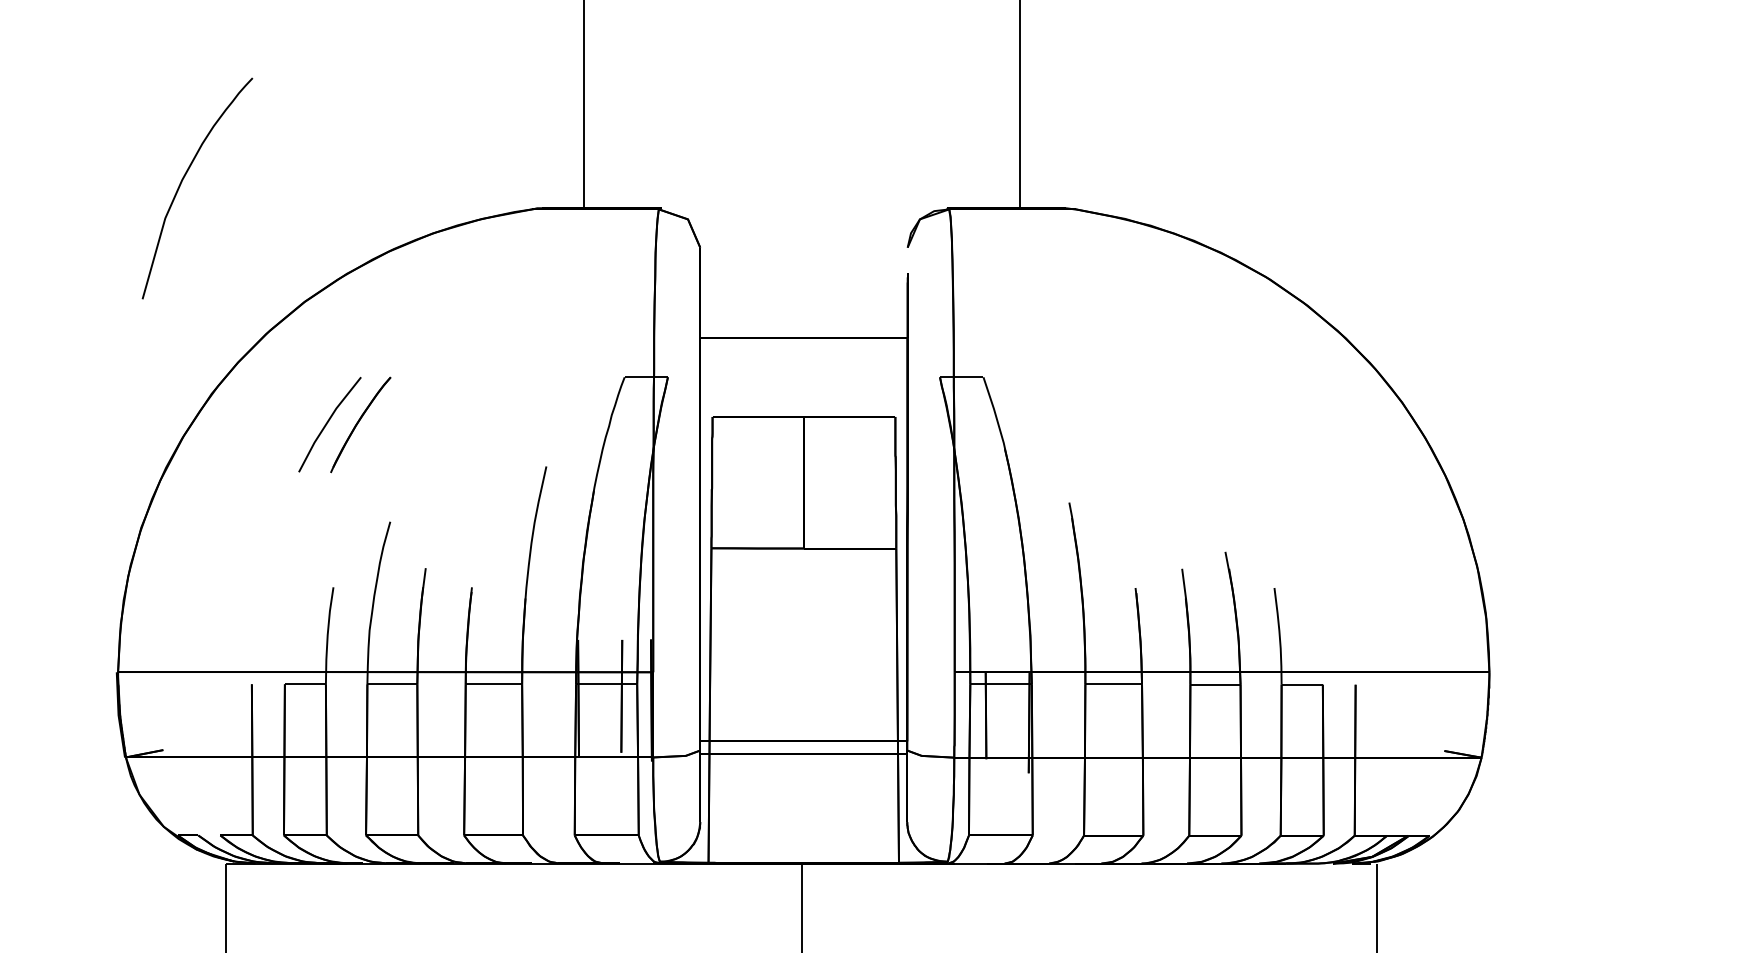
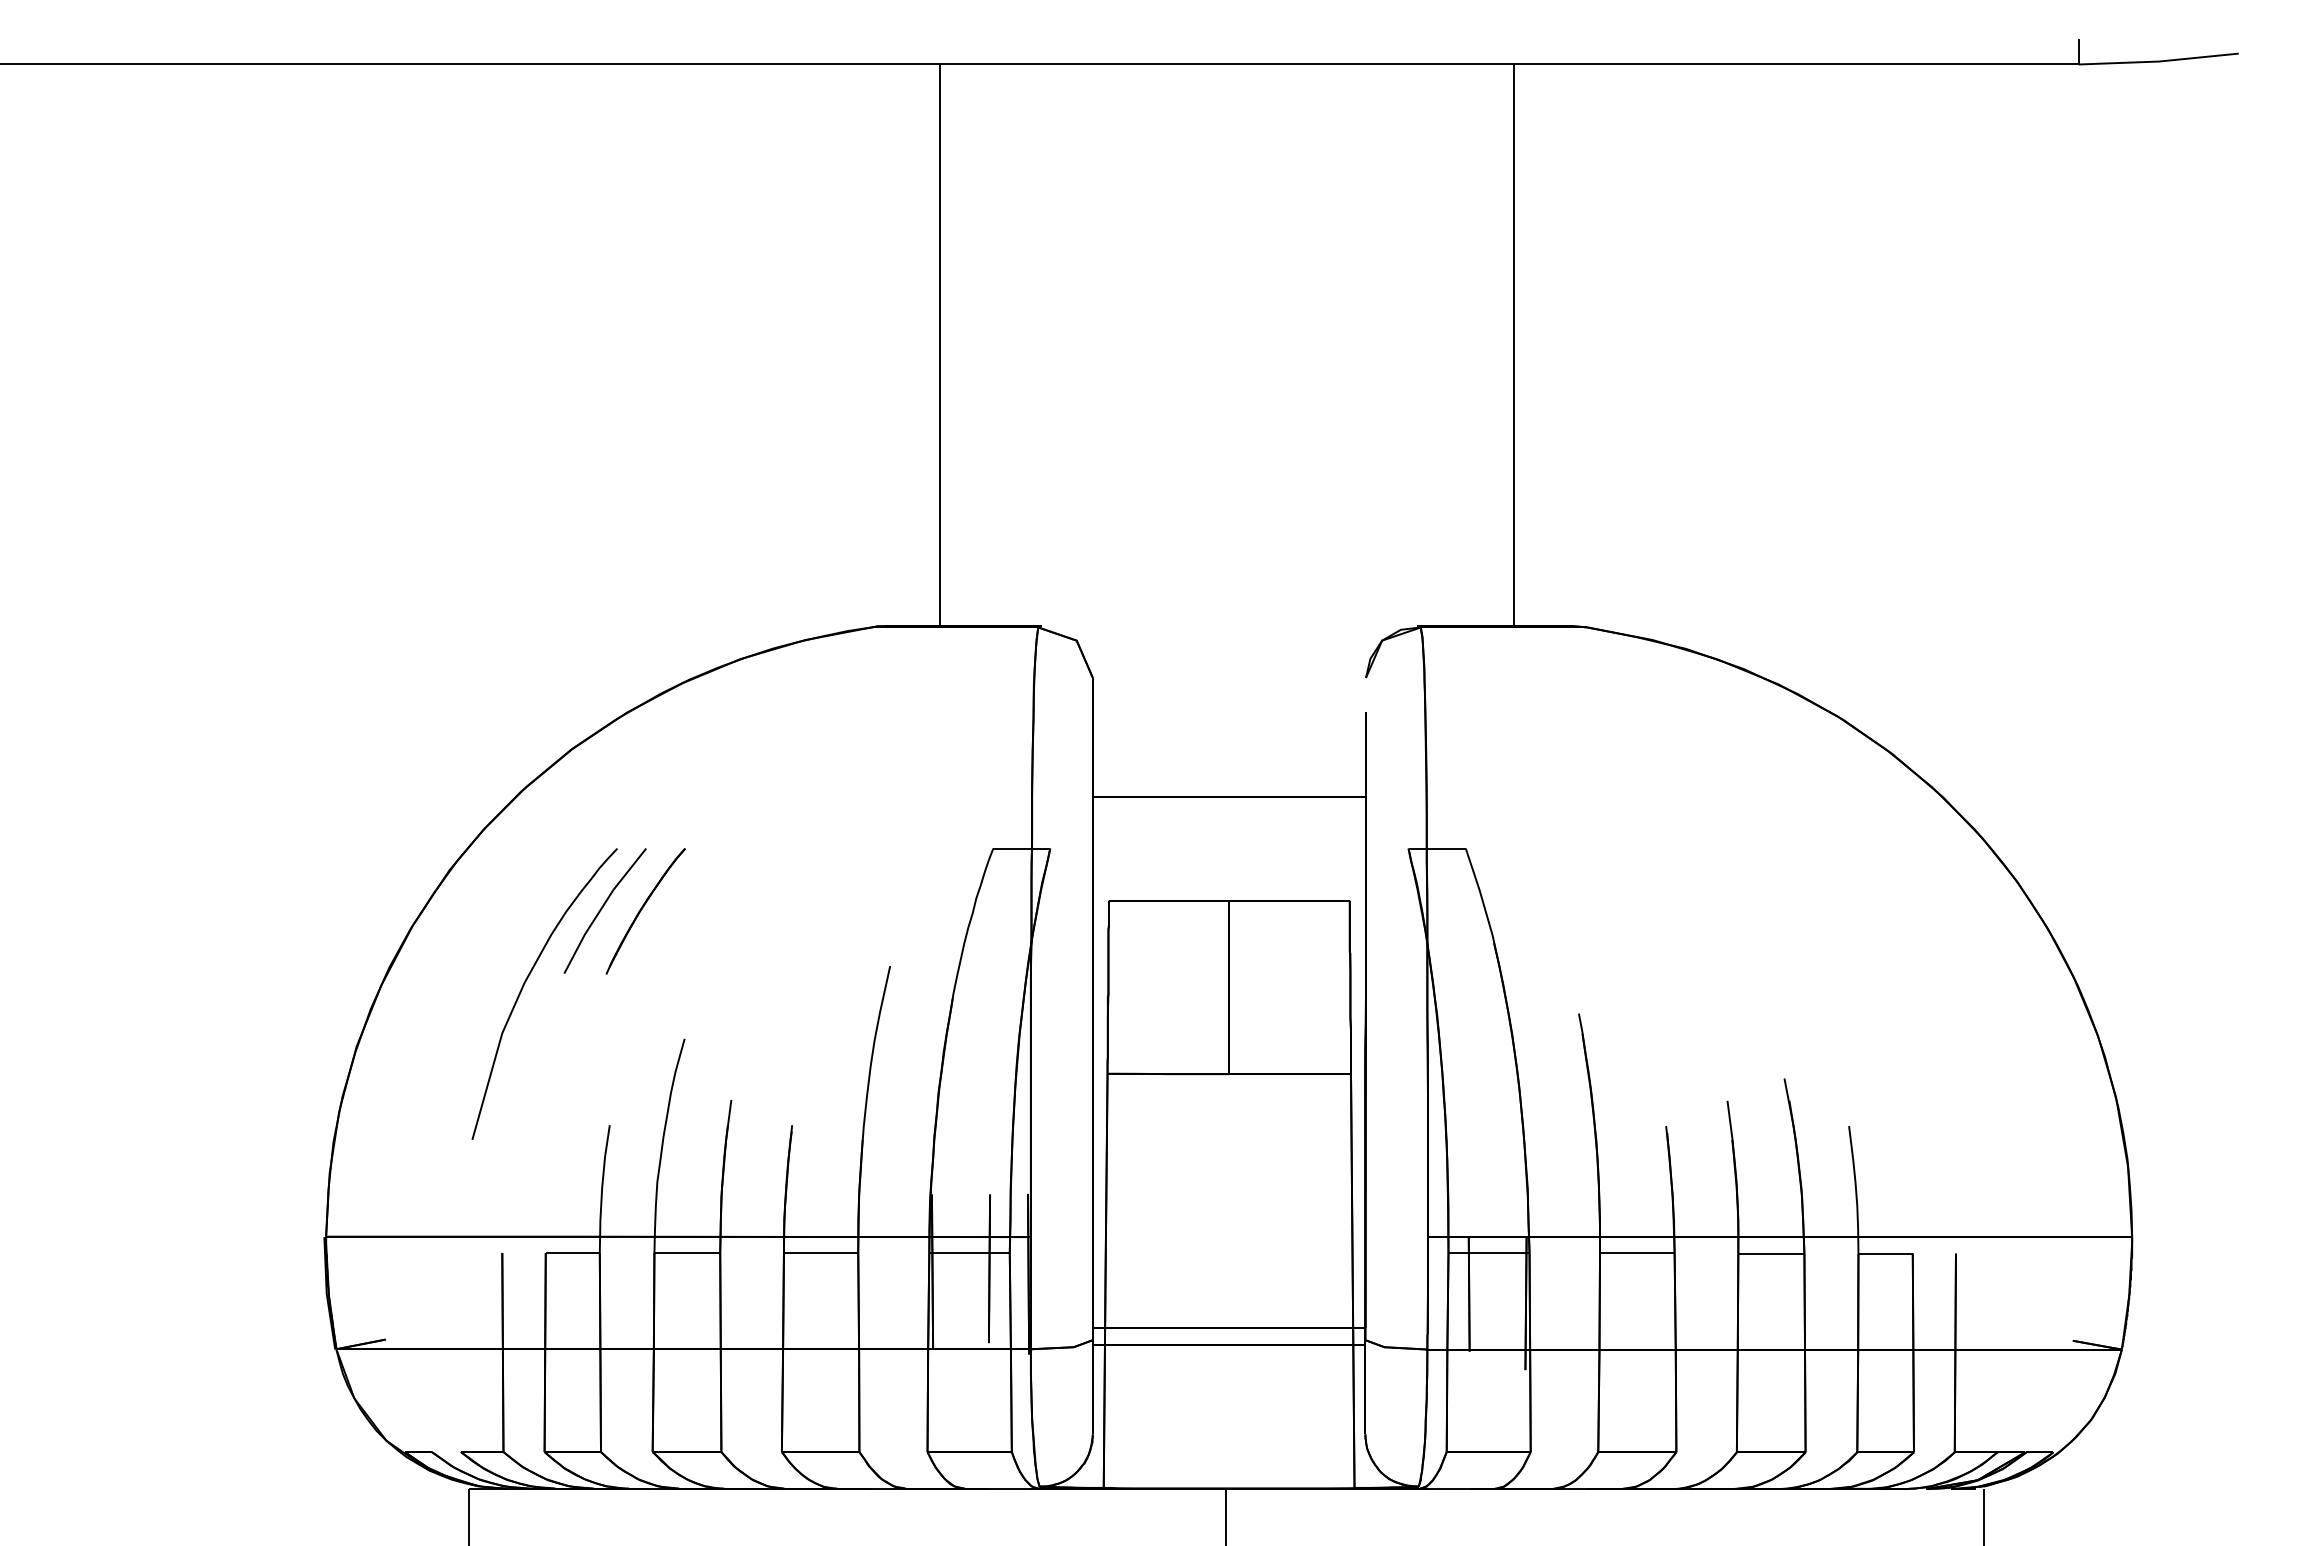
curve: (182, 180) -> (525, 983), moved

